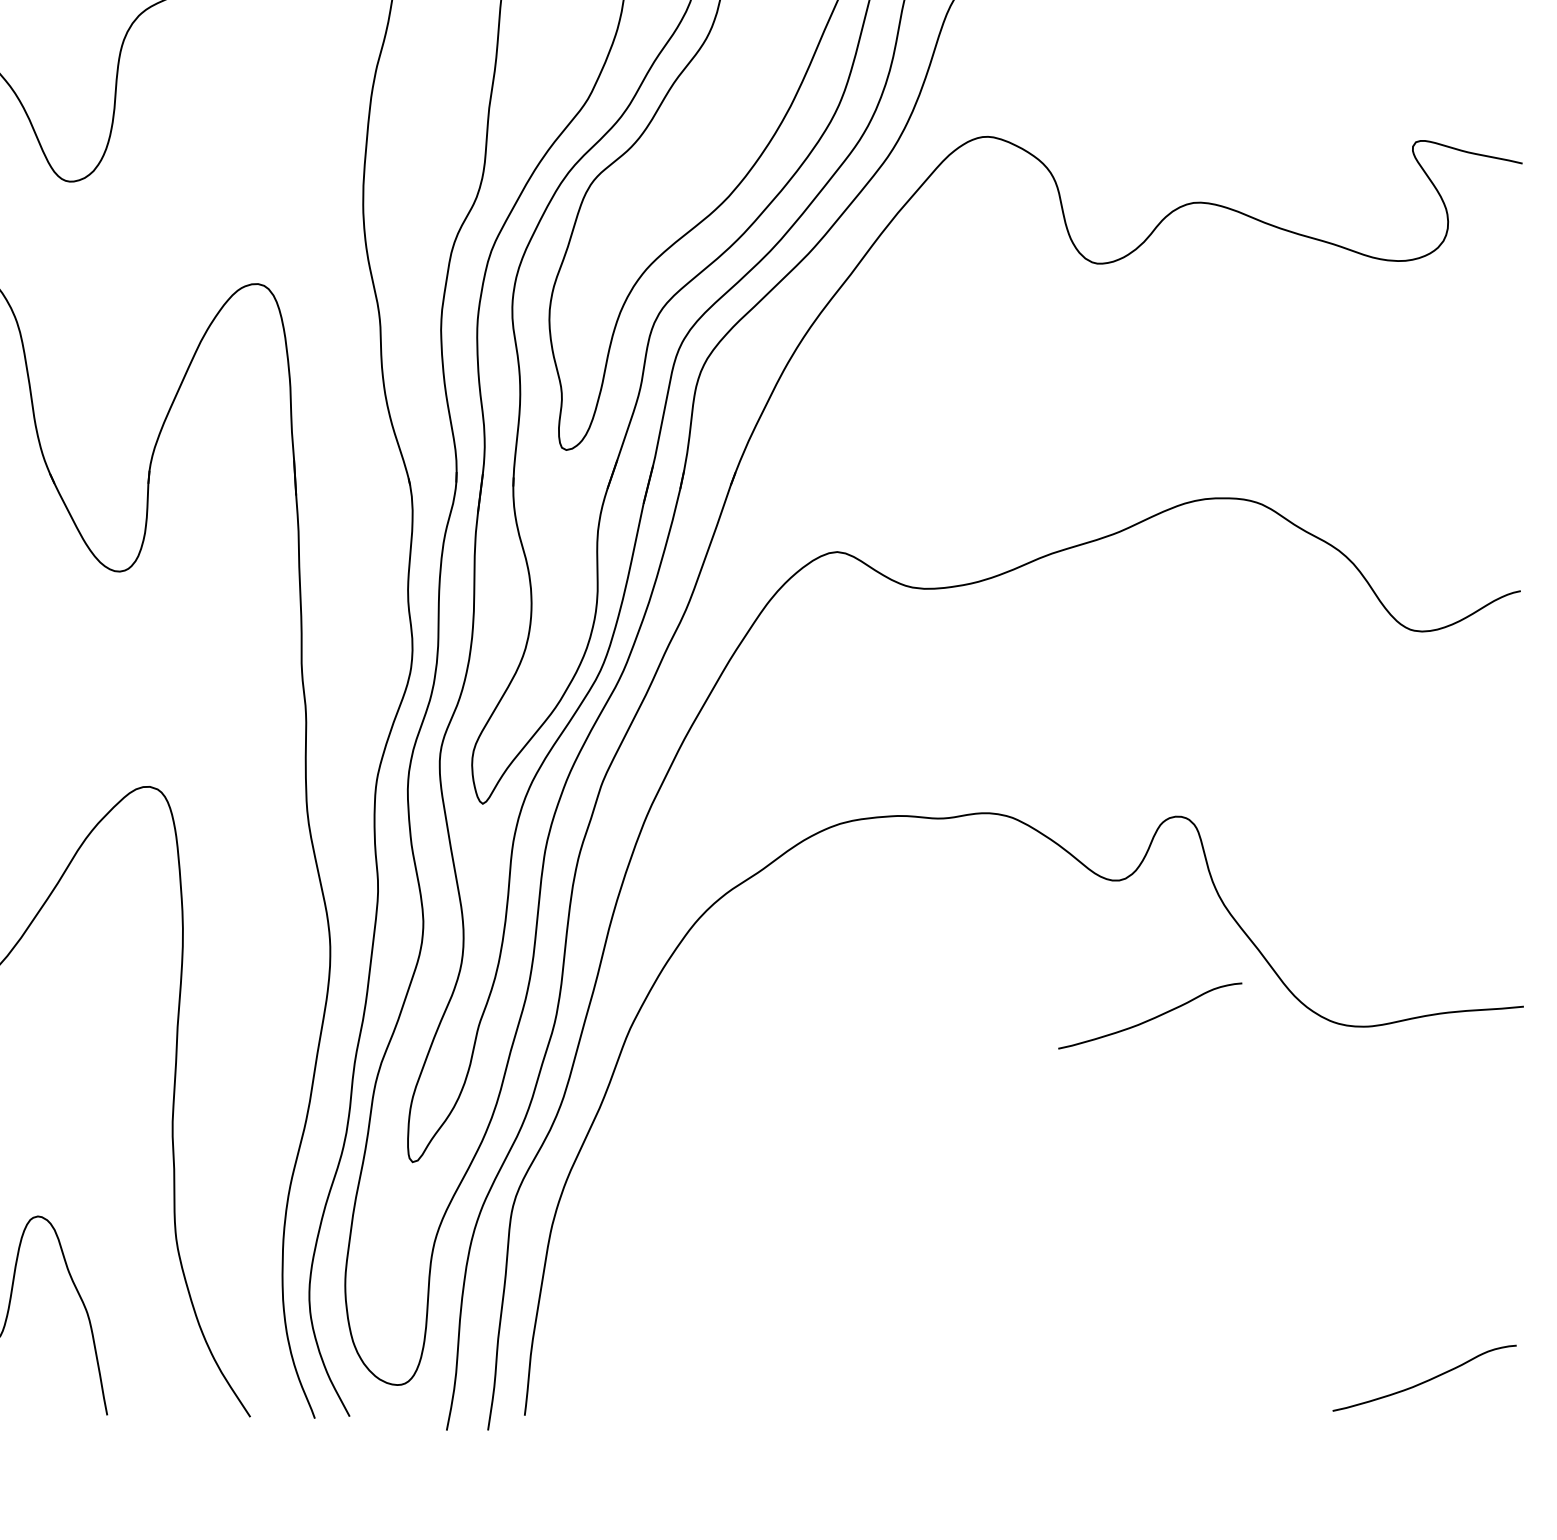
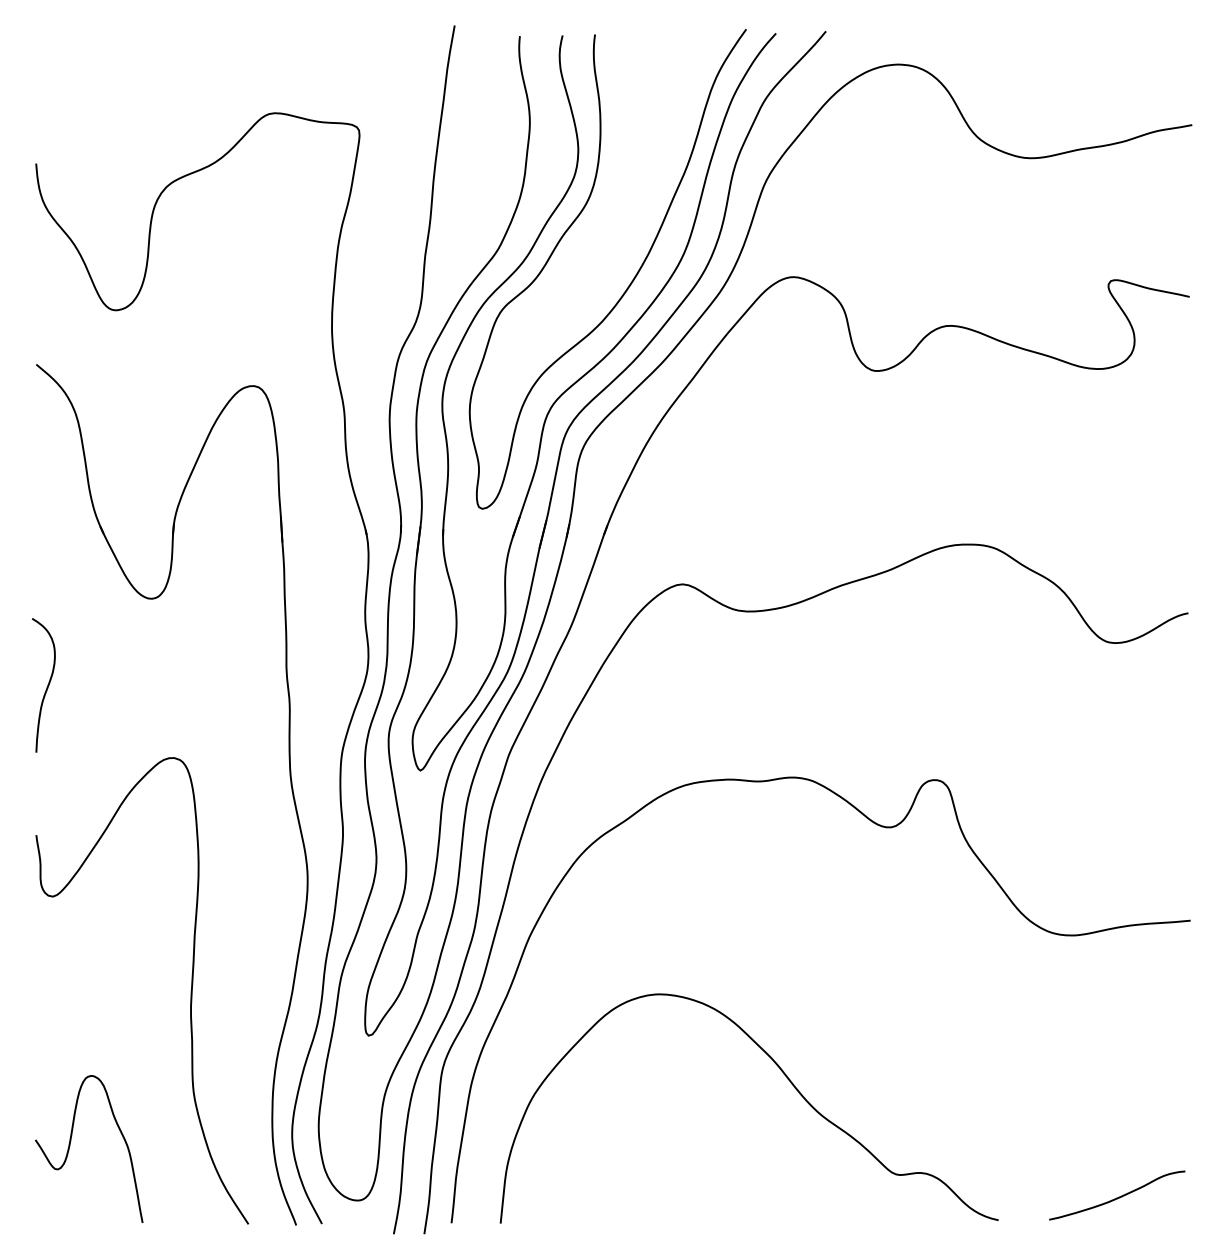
curve: (1151, 1017) -> (915, 928), removed
curve: (978, 1221) -> (787, 1079), added

